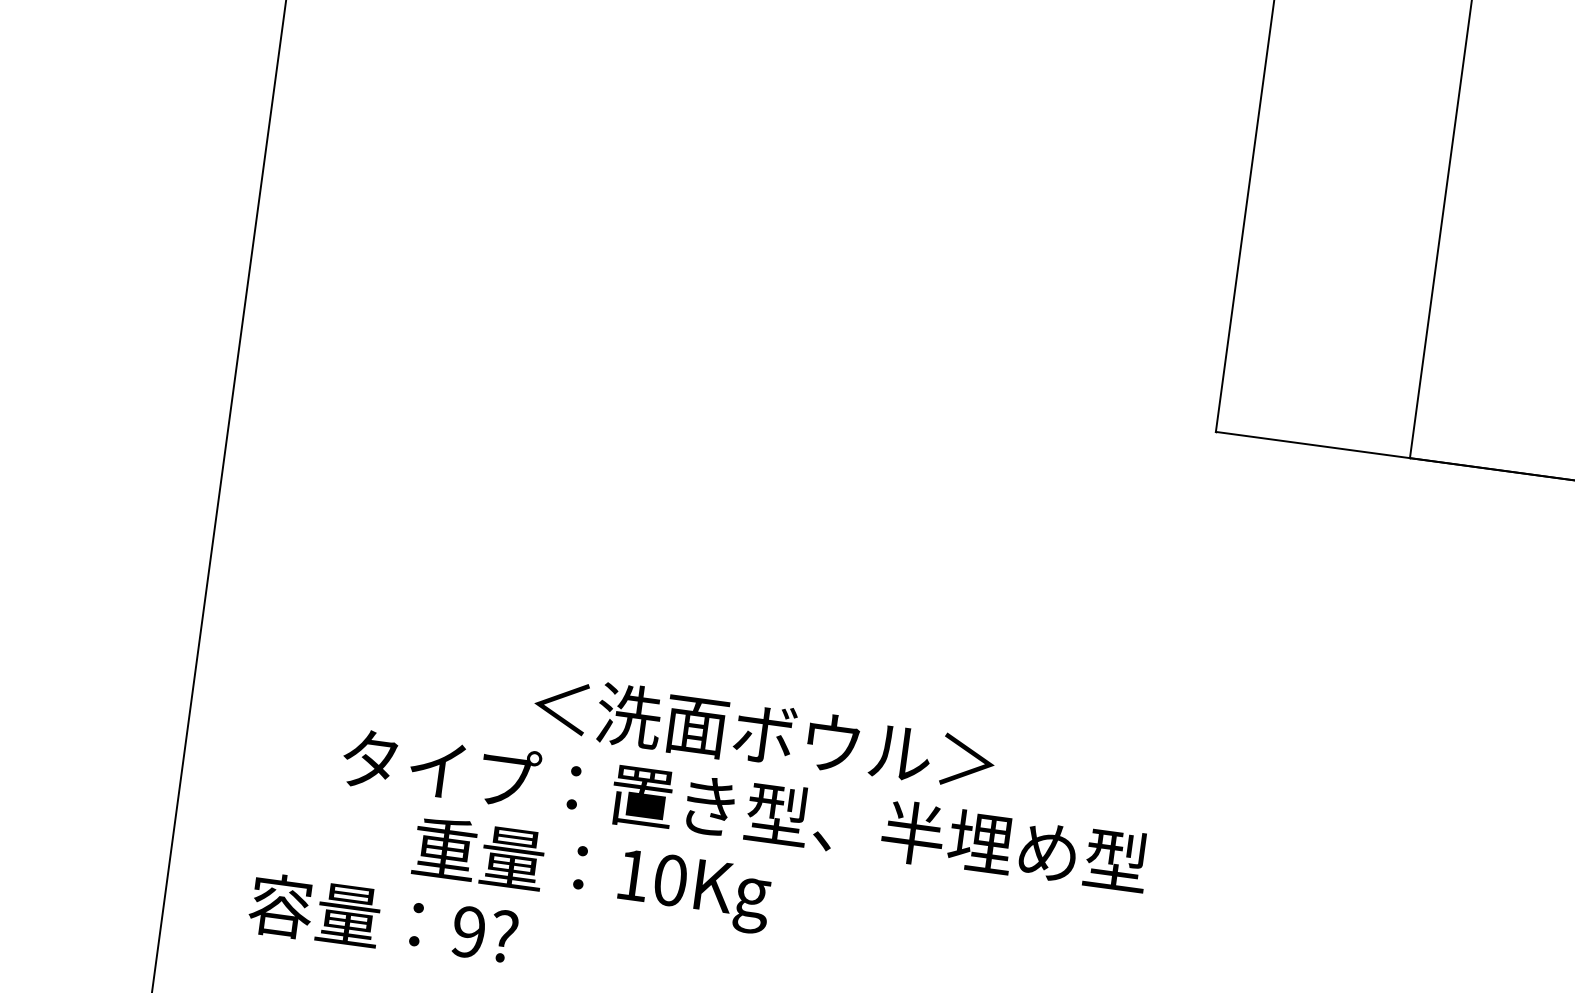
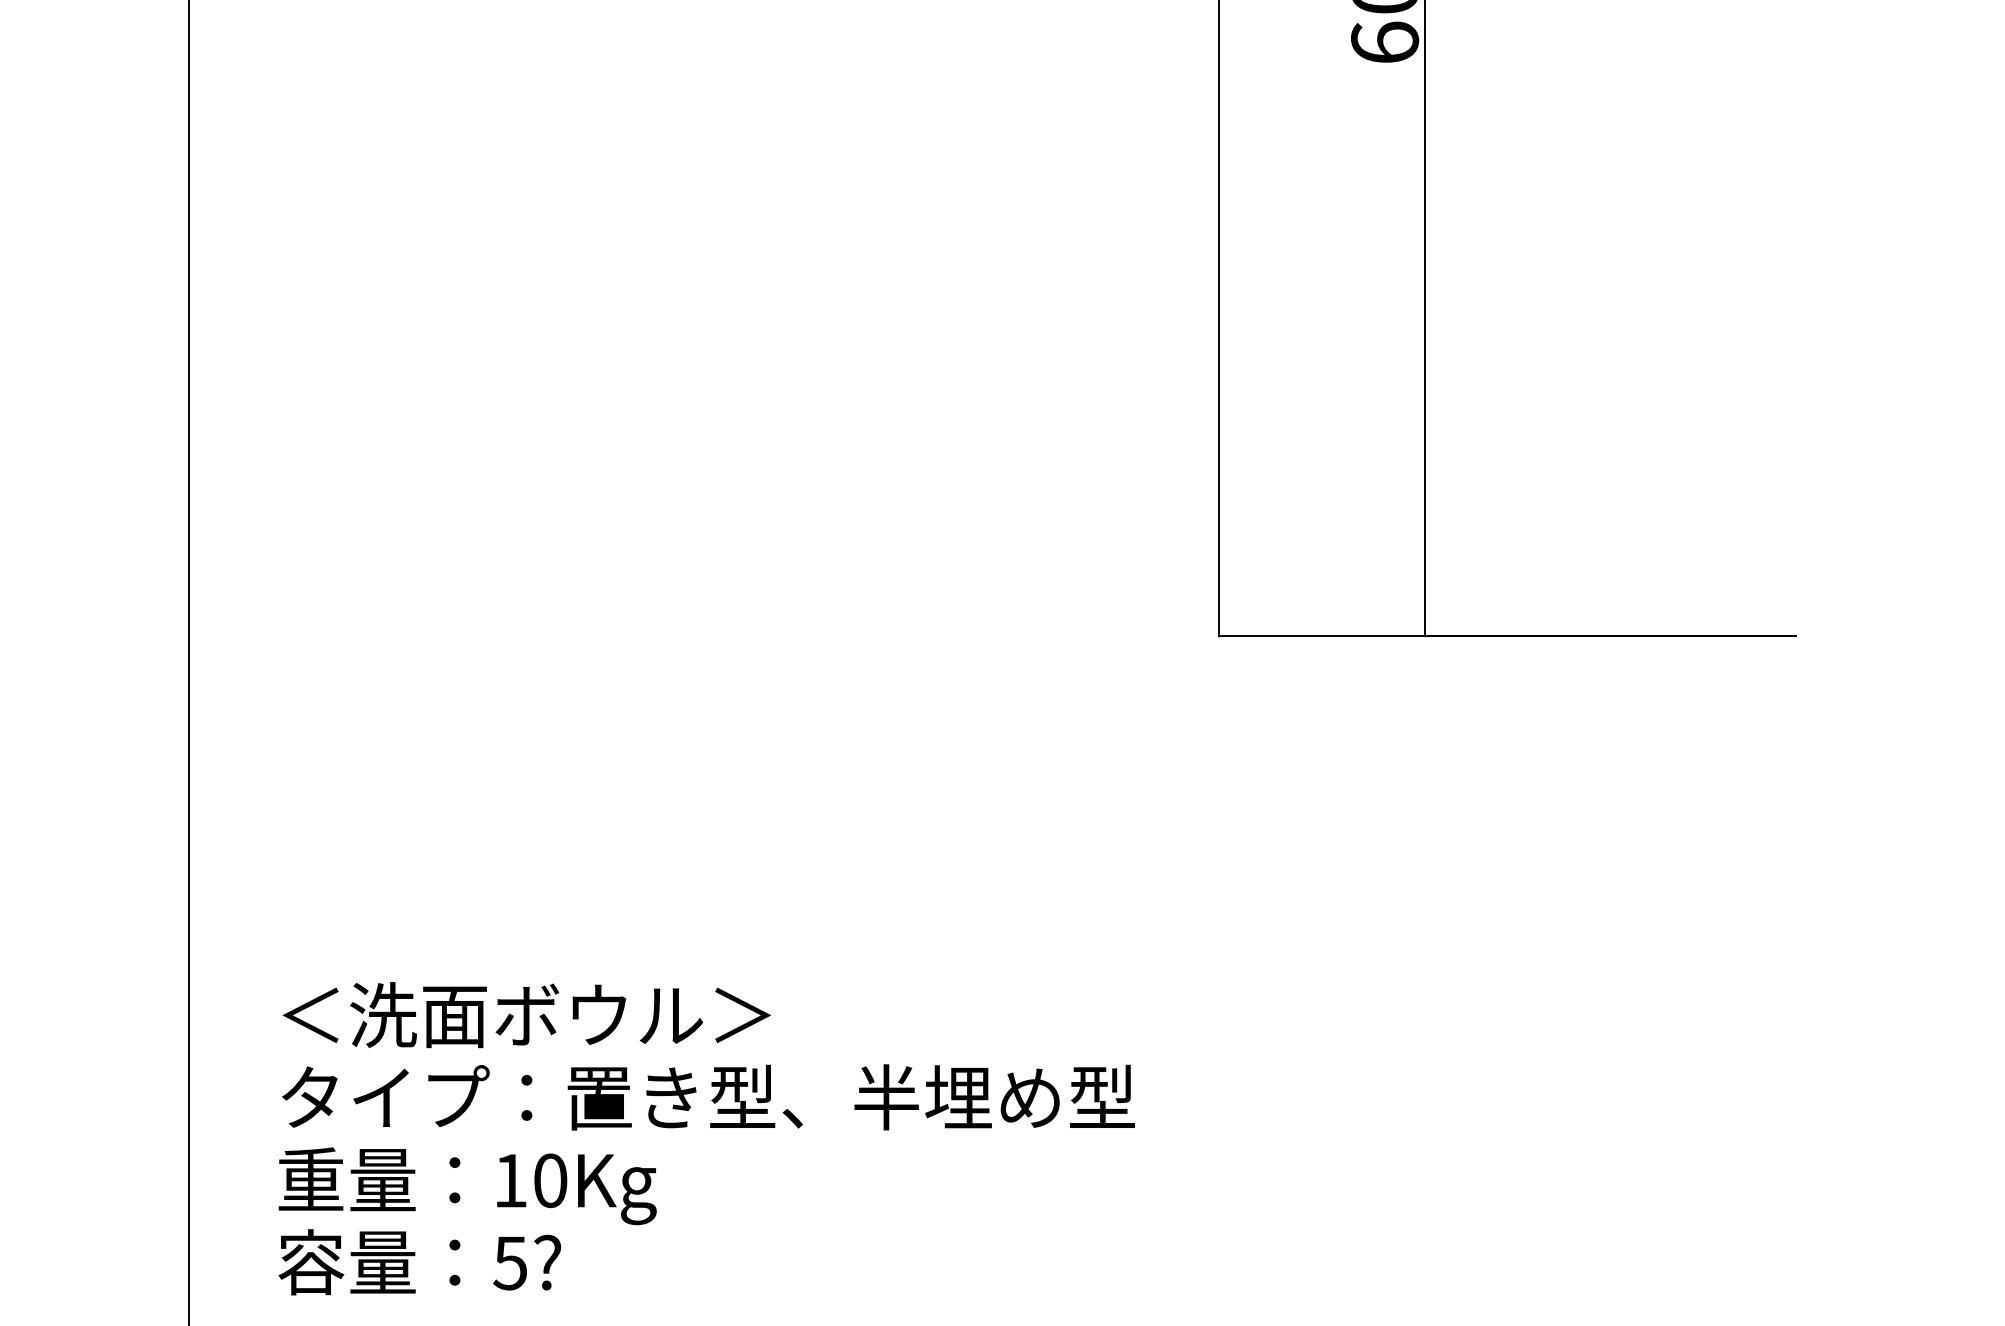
text: (764, 734) -> (526, 1015), moved
text: (745, 810) -> (708, 1097), moved
text: (591, 875) -> (467, 1186), moved
text: (467, 932) -> (509, 1263), 9? -> 5?

